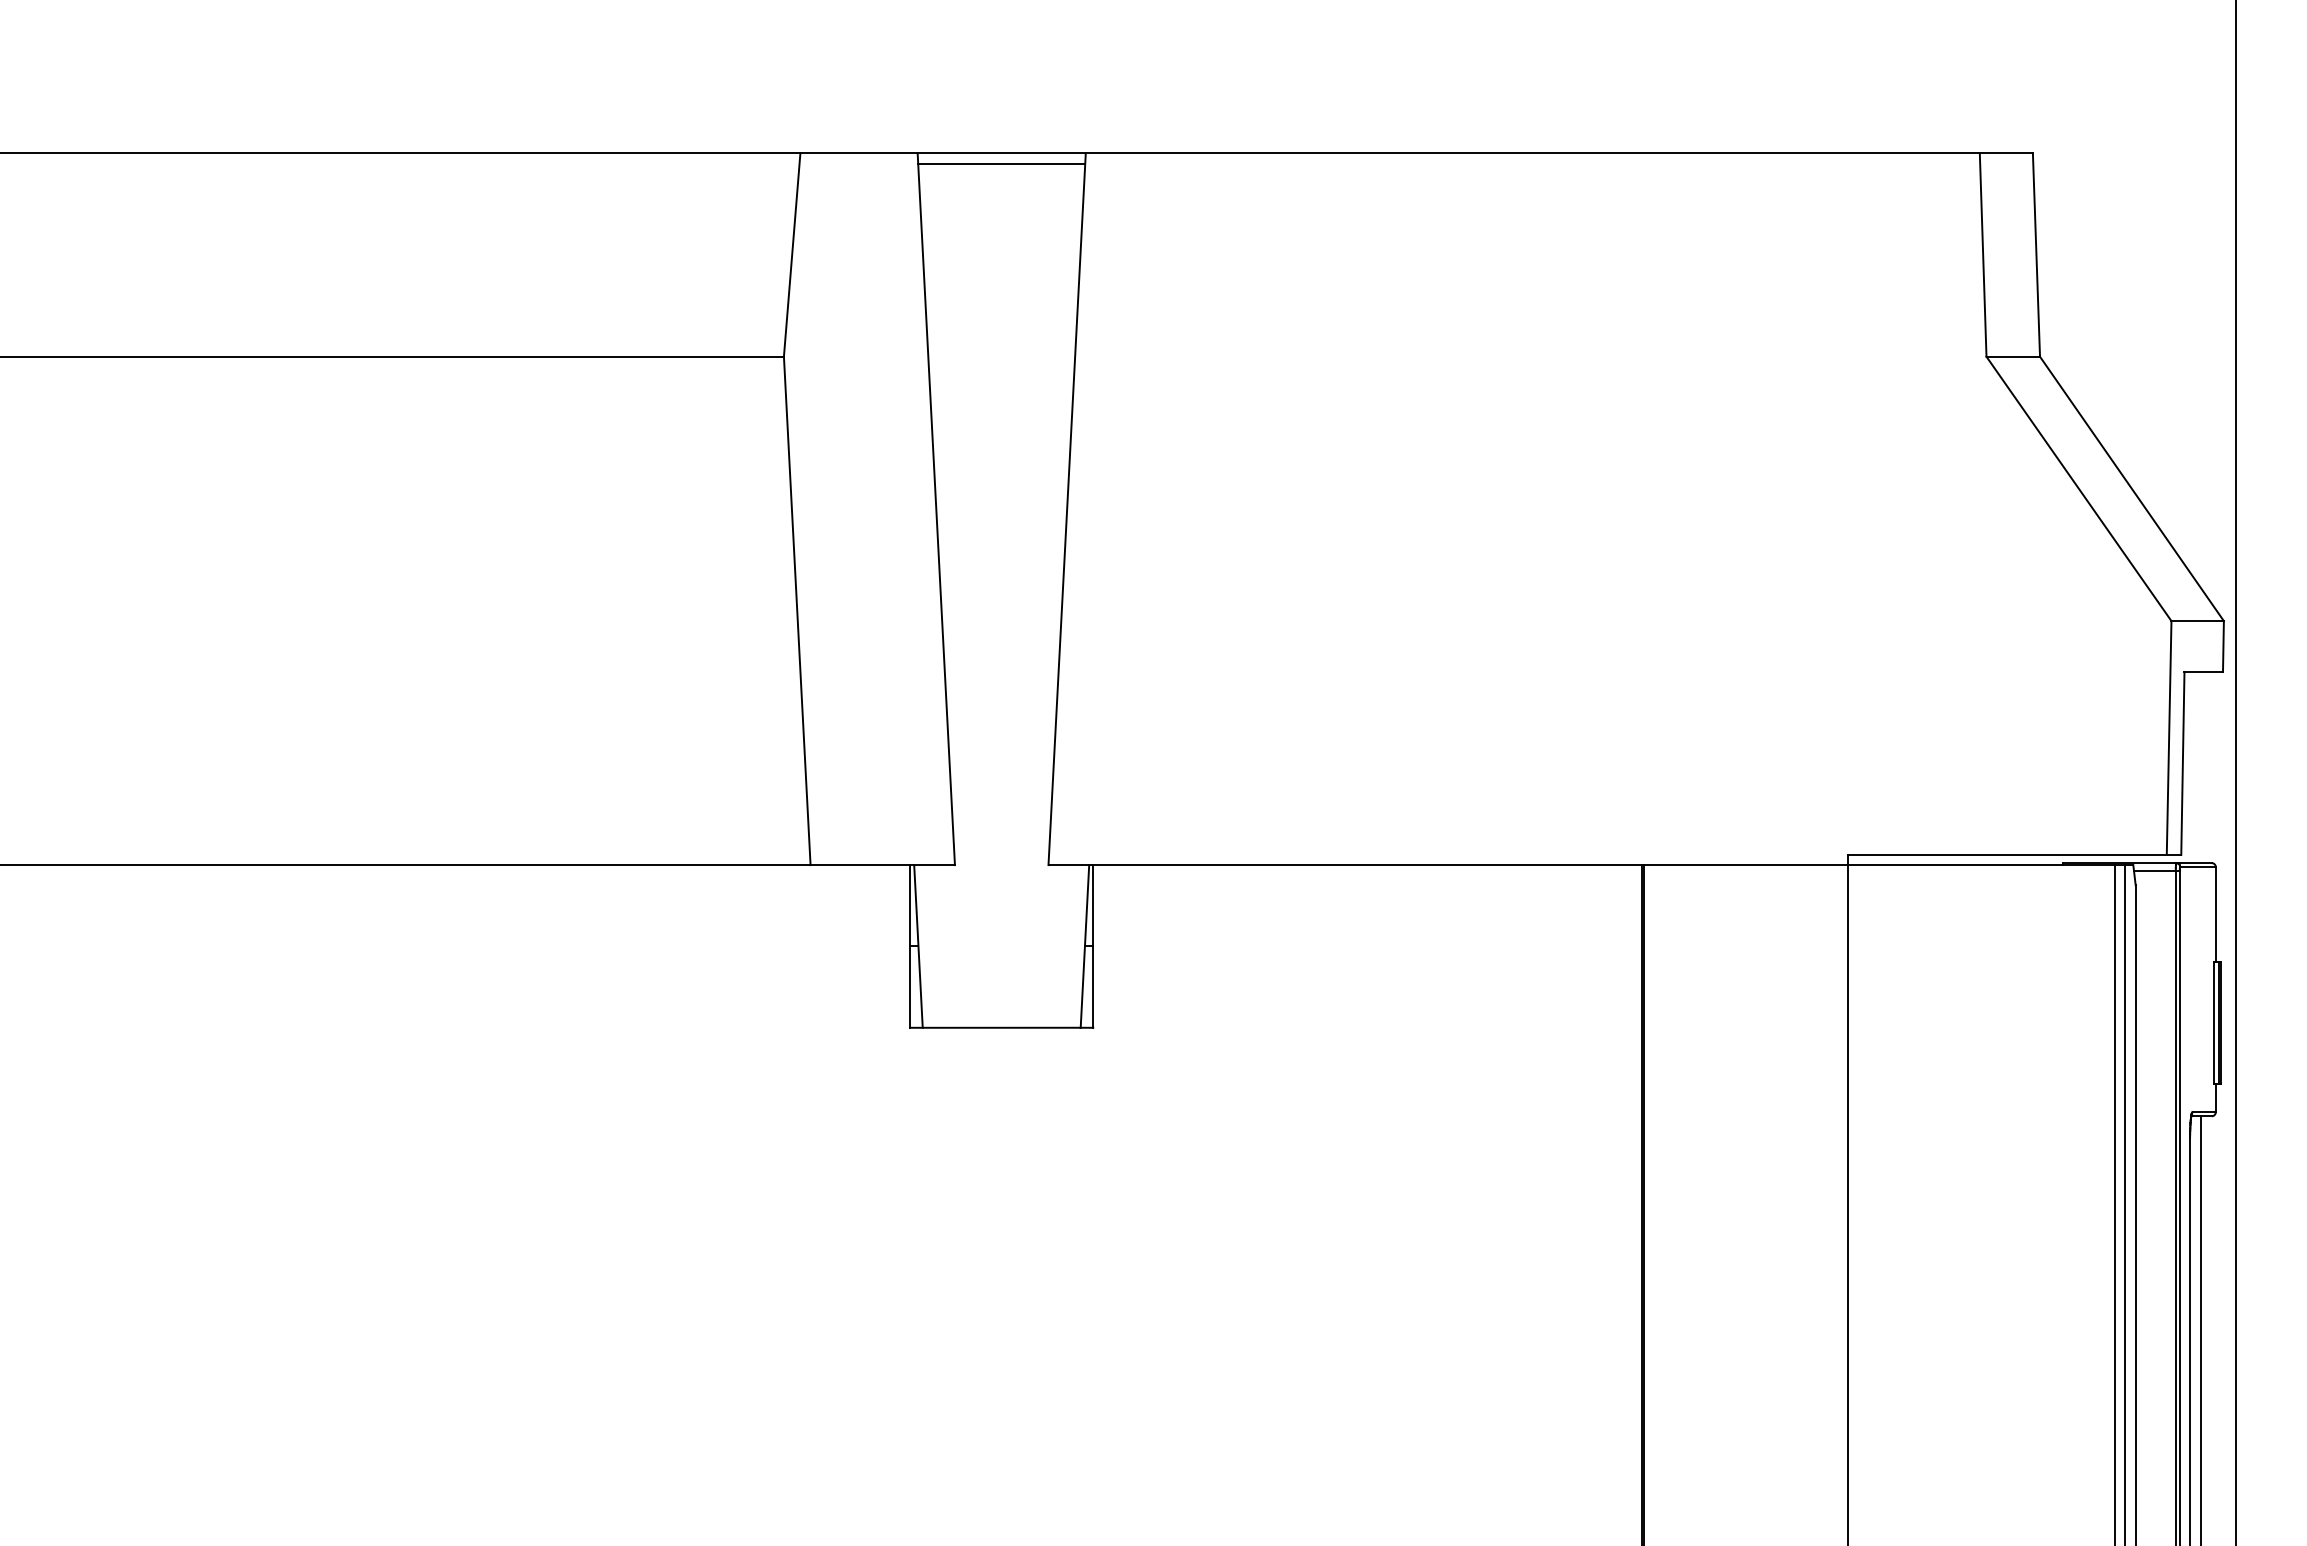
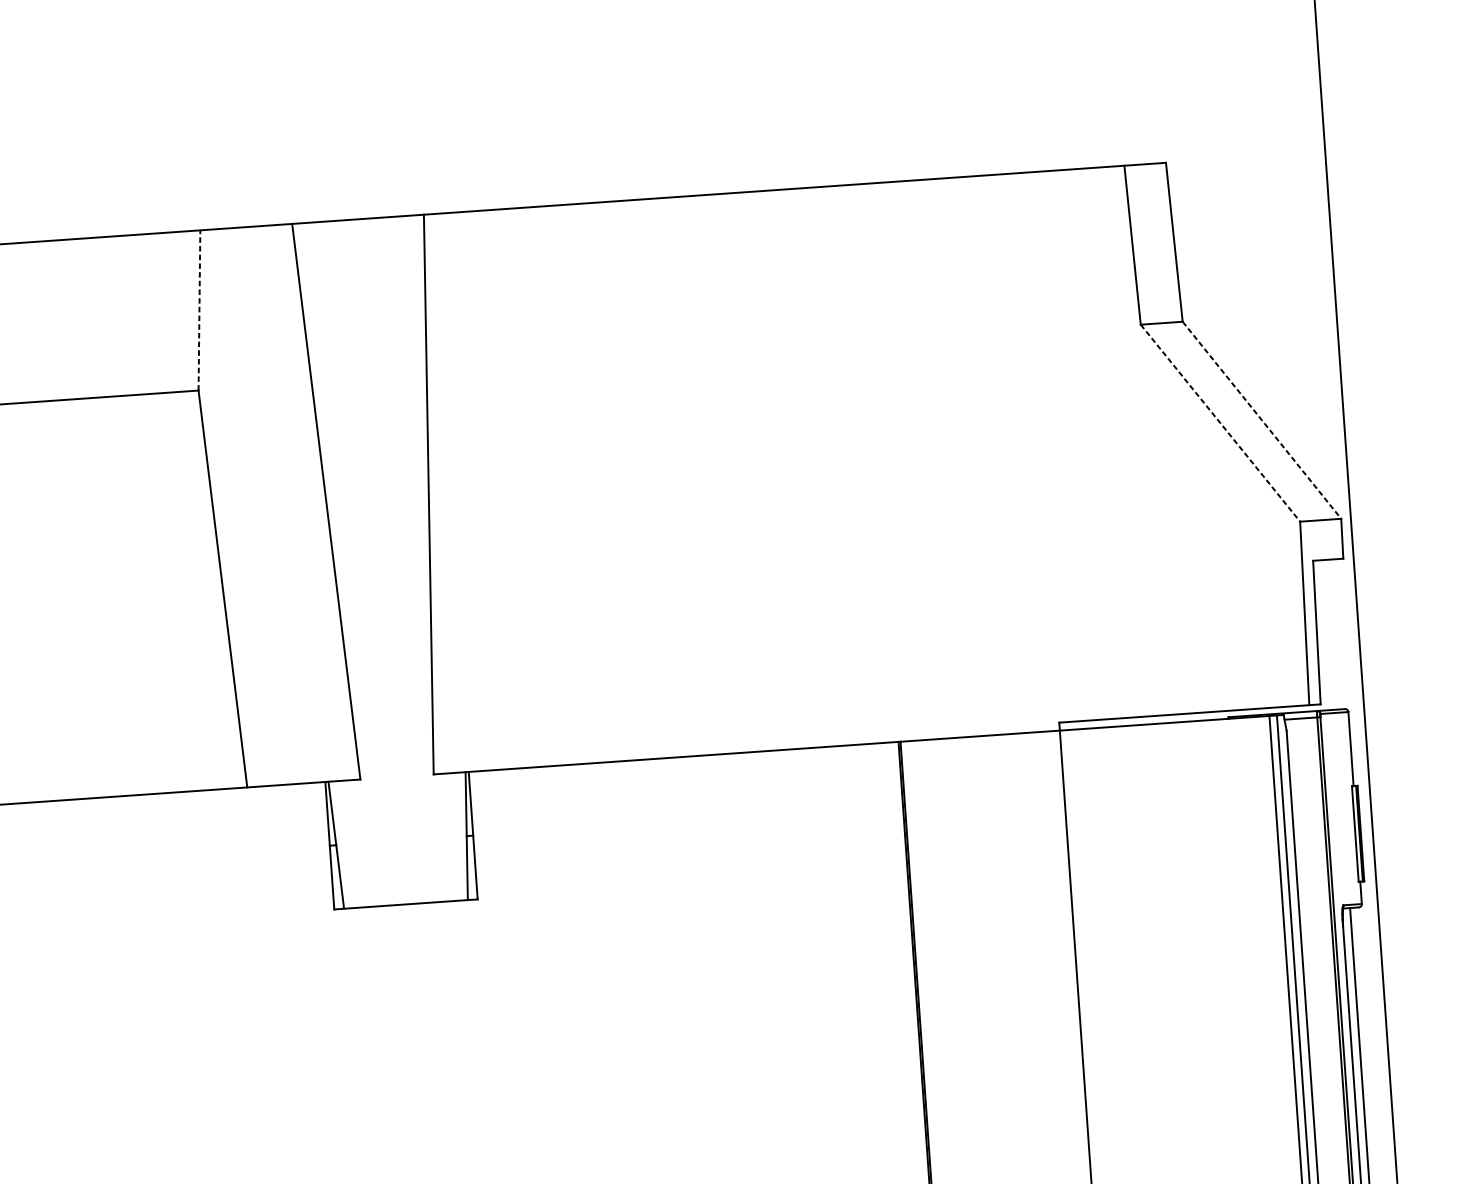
line: (1001, 163) -> (358, 227), removed
line: (792, 254) -> (199, 310), solid -> dashed
line: (2079, 489) -> (1220, 423), solid -> dashed
line: (2132, 489) -> (1262, 420), solid -> dashed

